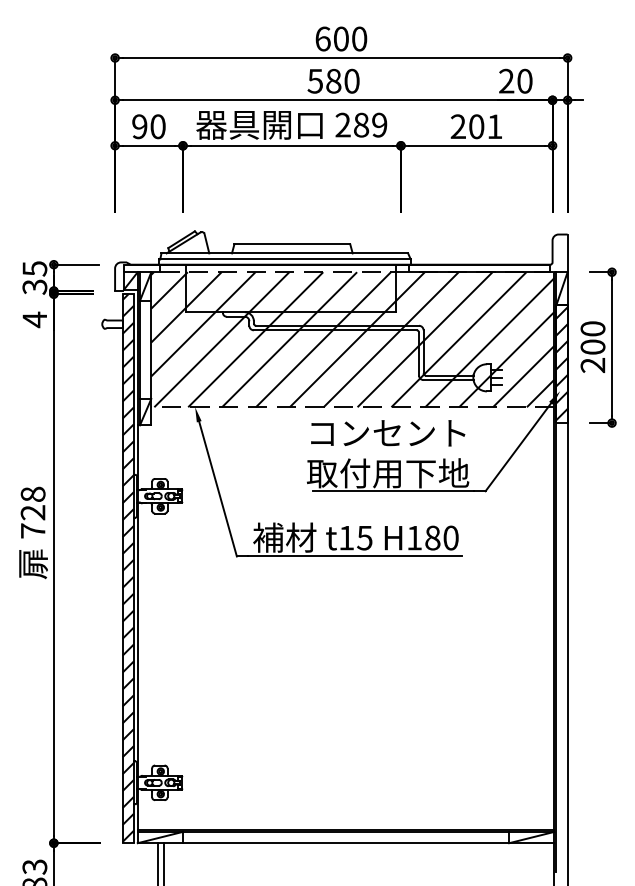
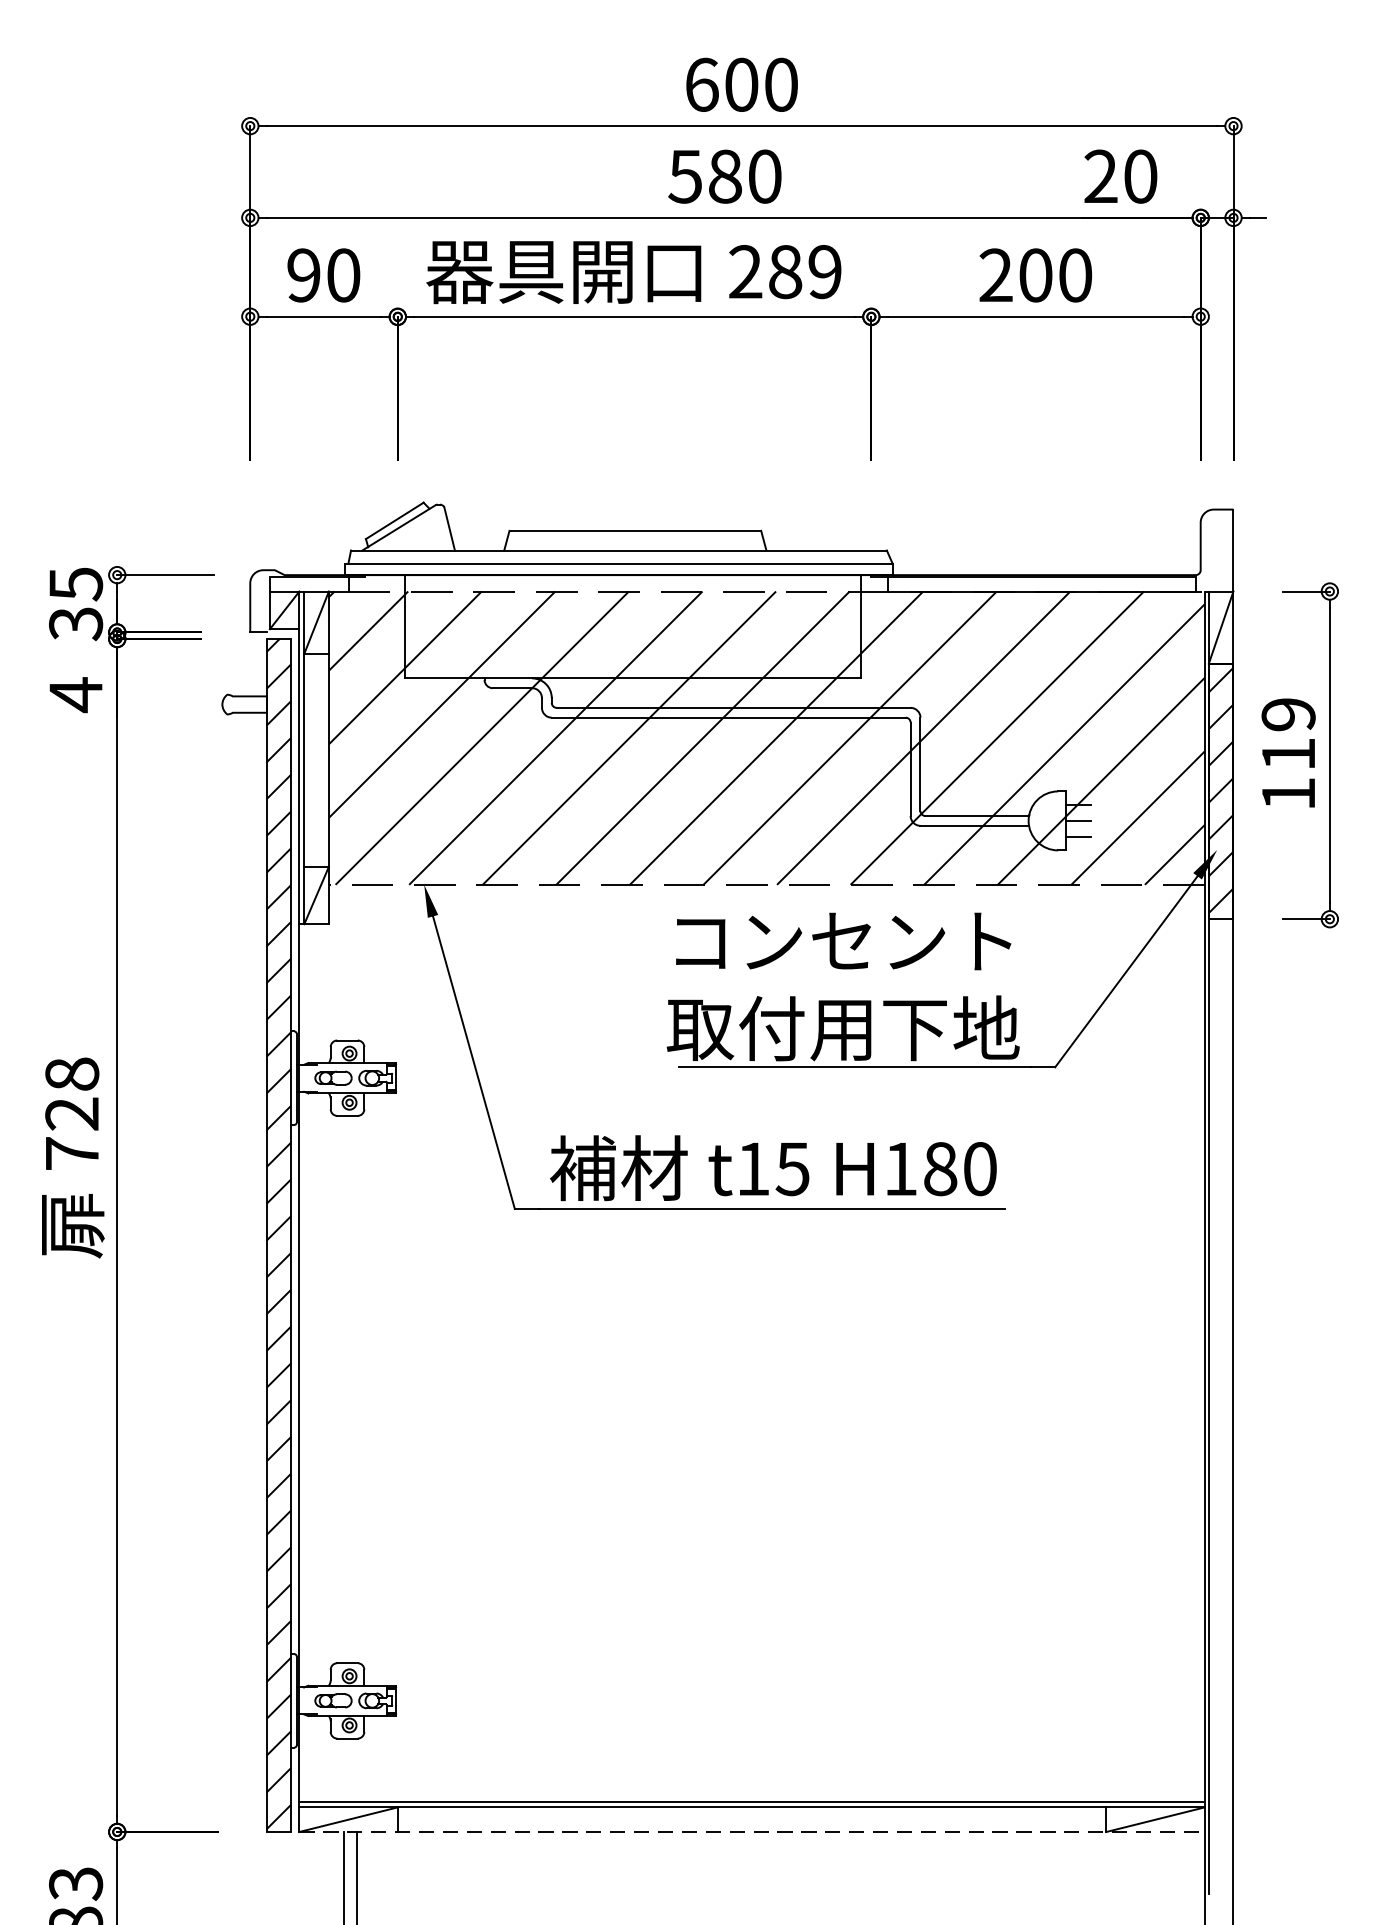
text: (494, 126) -> (1074, 274), 201 -> 200
text: (592, 347) -> (1287, 755), 200 -> 119
line: (346, 843) -> (753, 1832), solid -> dashed

